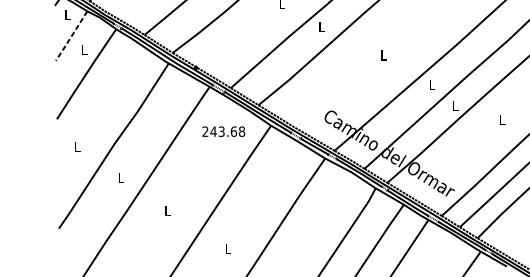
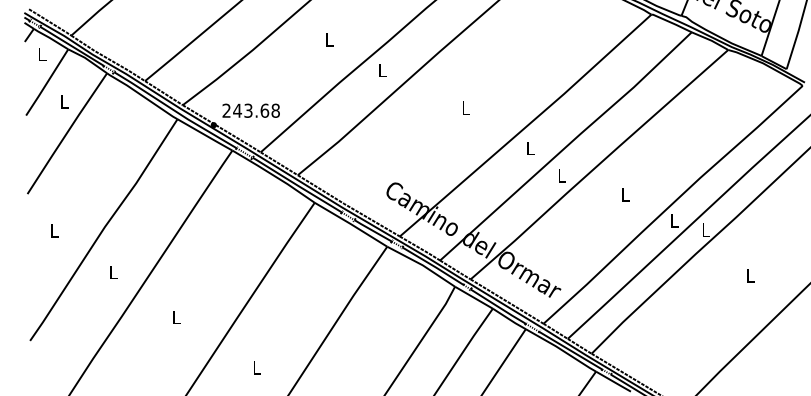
line: (71, 36) -> (46, 83), dashed -> solid
text: (223, 131) -> (250, 110), moved

